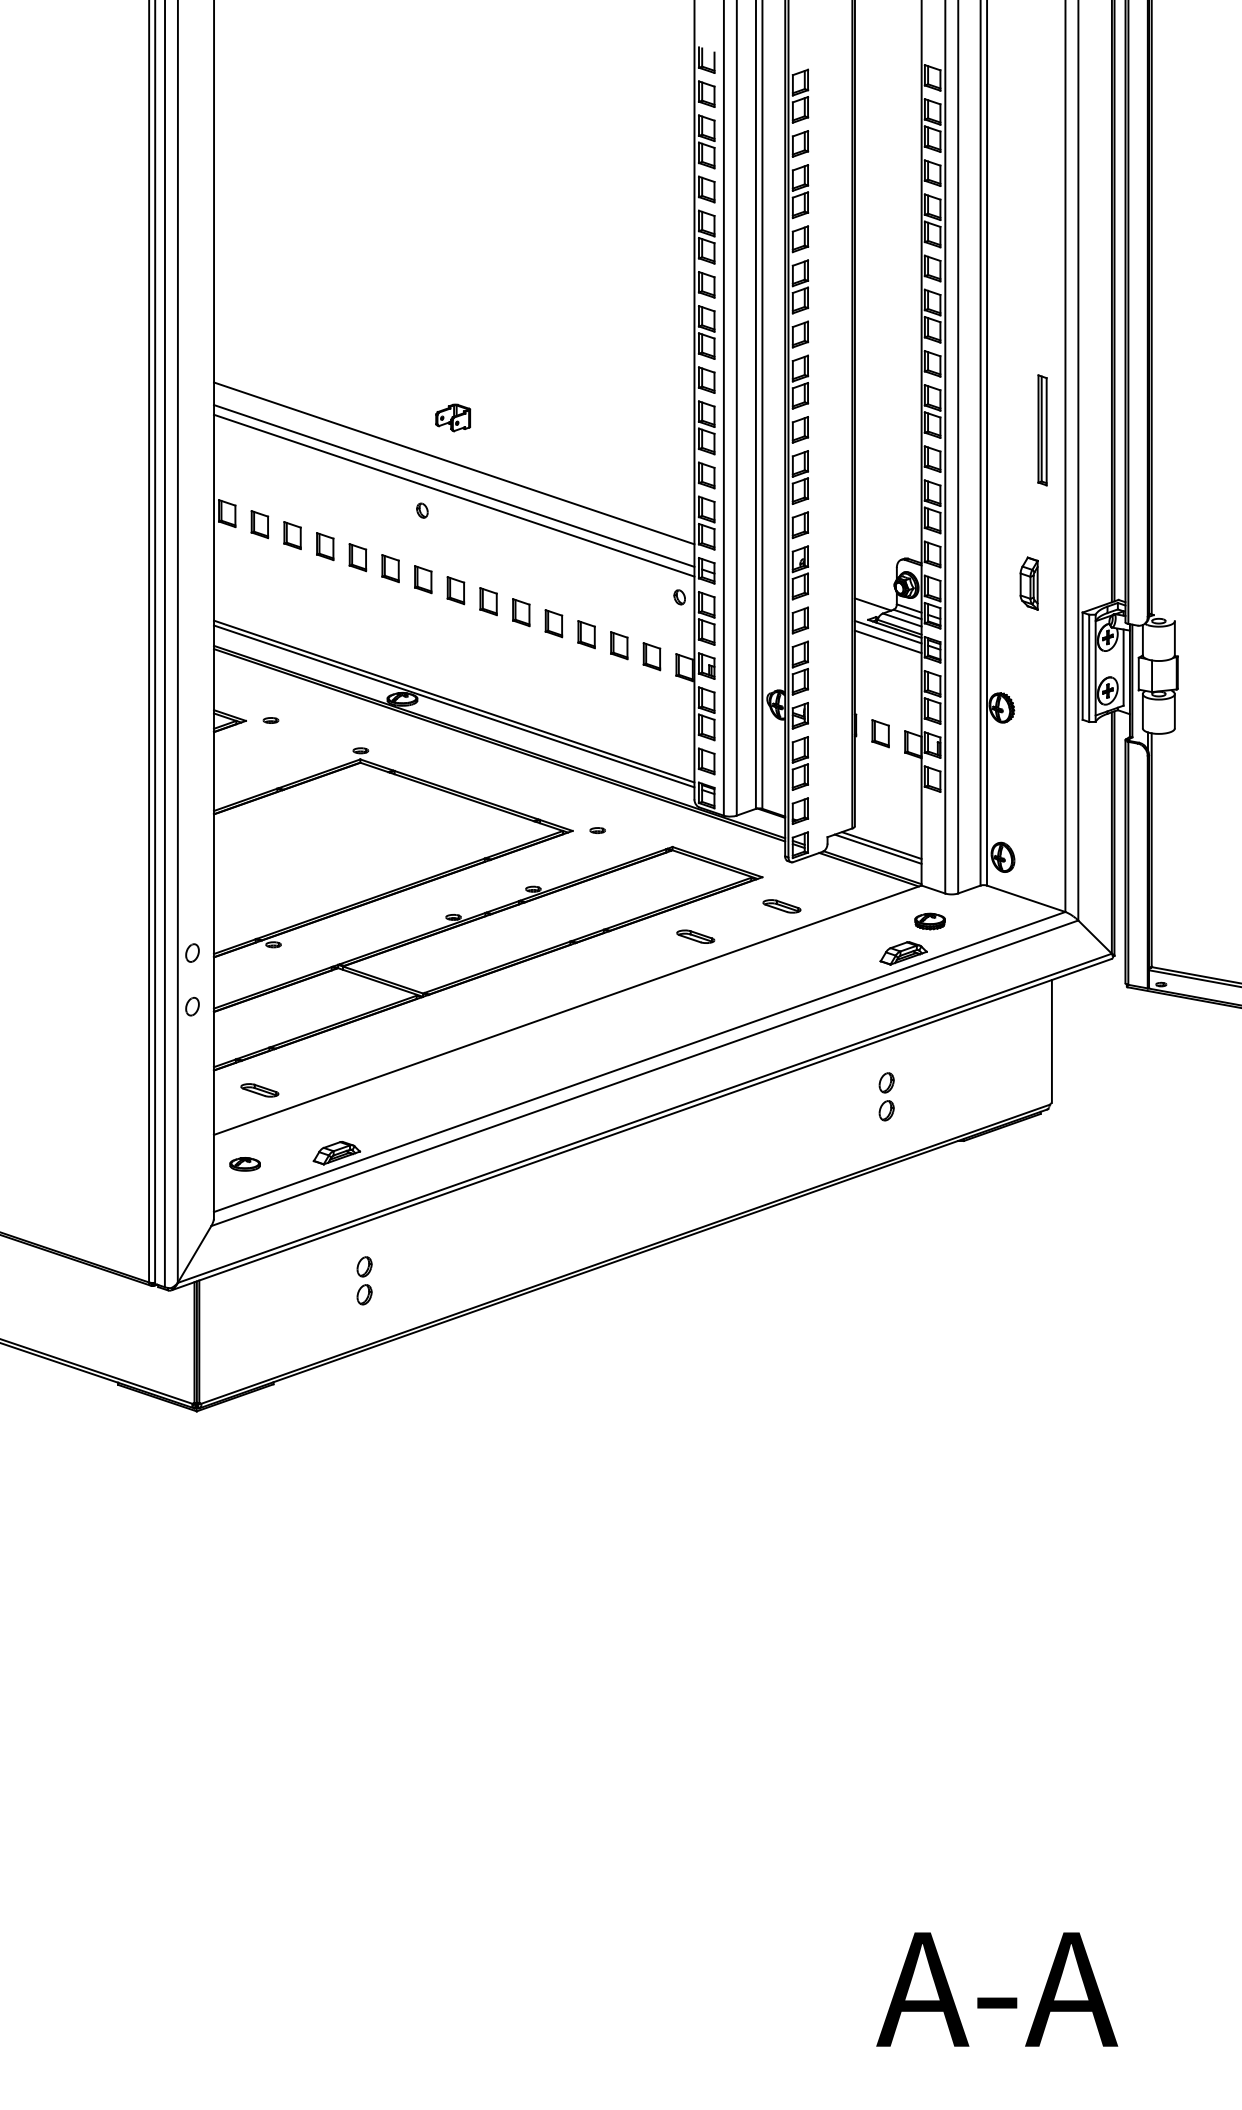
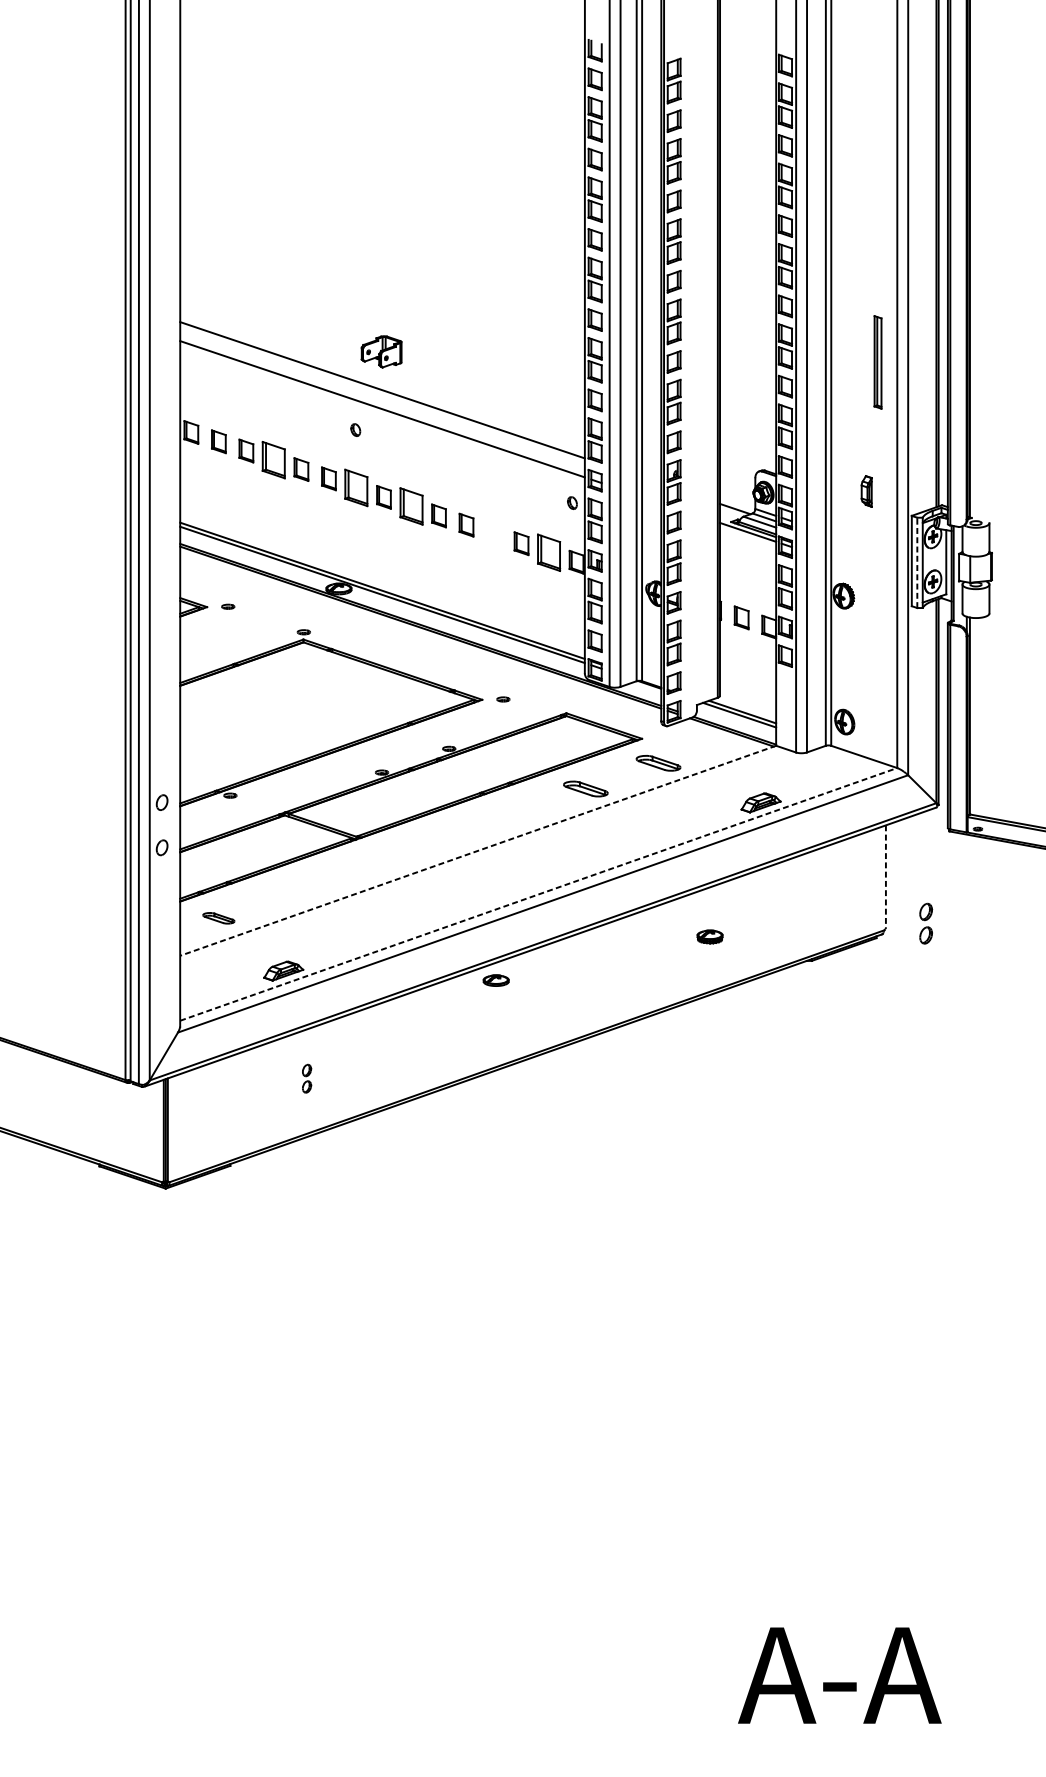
part: (453, 417) -> (381, 351), size x1.4
line: (454, 495) -> (382, 417), removed
part: (325, 546) -> (274, 460), size x1.6
part: (423, 579) -> (356, 488), size x1.6
part: (1028, 583) -> (866, 491), size x0.7
part: (488, 601) -> (411, 506), size x1.6
part: (586, 634) -> (493, 534), removed
line: (887, 641) -> (747, 540), removed
part: (651, 656) -> (548, 552), size x1.6
line: (1089, 668) -> (917, 562), solid -> dashed
part: (781, 906) -> (658, 763), size x1.4
part: (929, 921) -> (709, 936), moved
part: (695, 936) -> (585, 788), size x1.4
line: (567, 1010) -> (477, 851), solid -> dashed
line: (1051, 1041) -> (885, 877), solid -> dashed
line: (640, 1061) -> (539, 893), solid -> dashed
part: (886, 1096) -> (925, 923), moved
part: (244, 1164) -> (495, 980), moved
part: (364, 1280) -> (306, 1078), size x0.7

